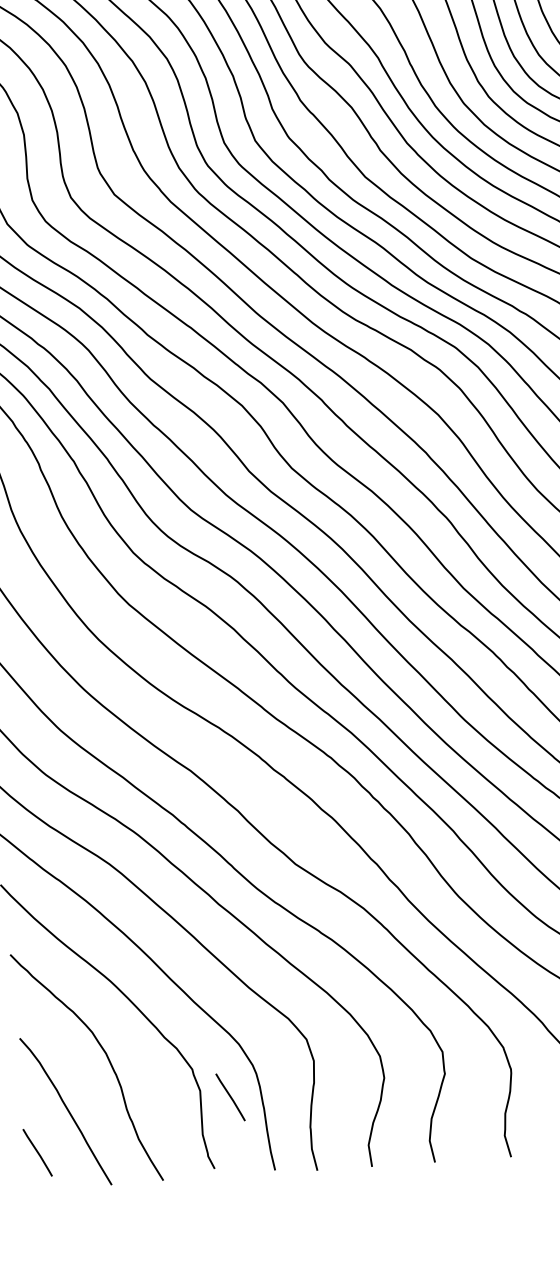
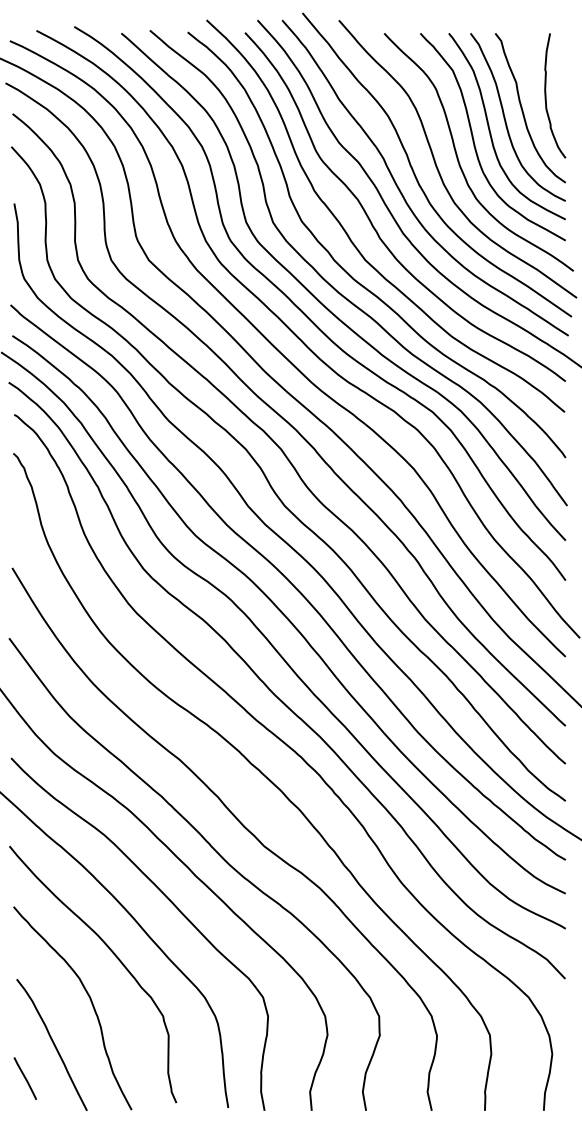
line: (230, 1097) -> (194, 1042), removed

